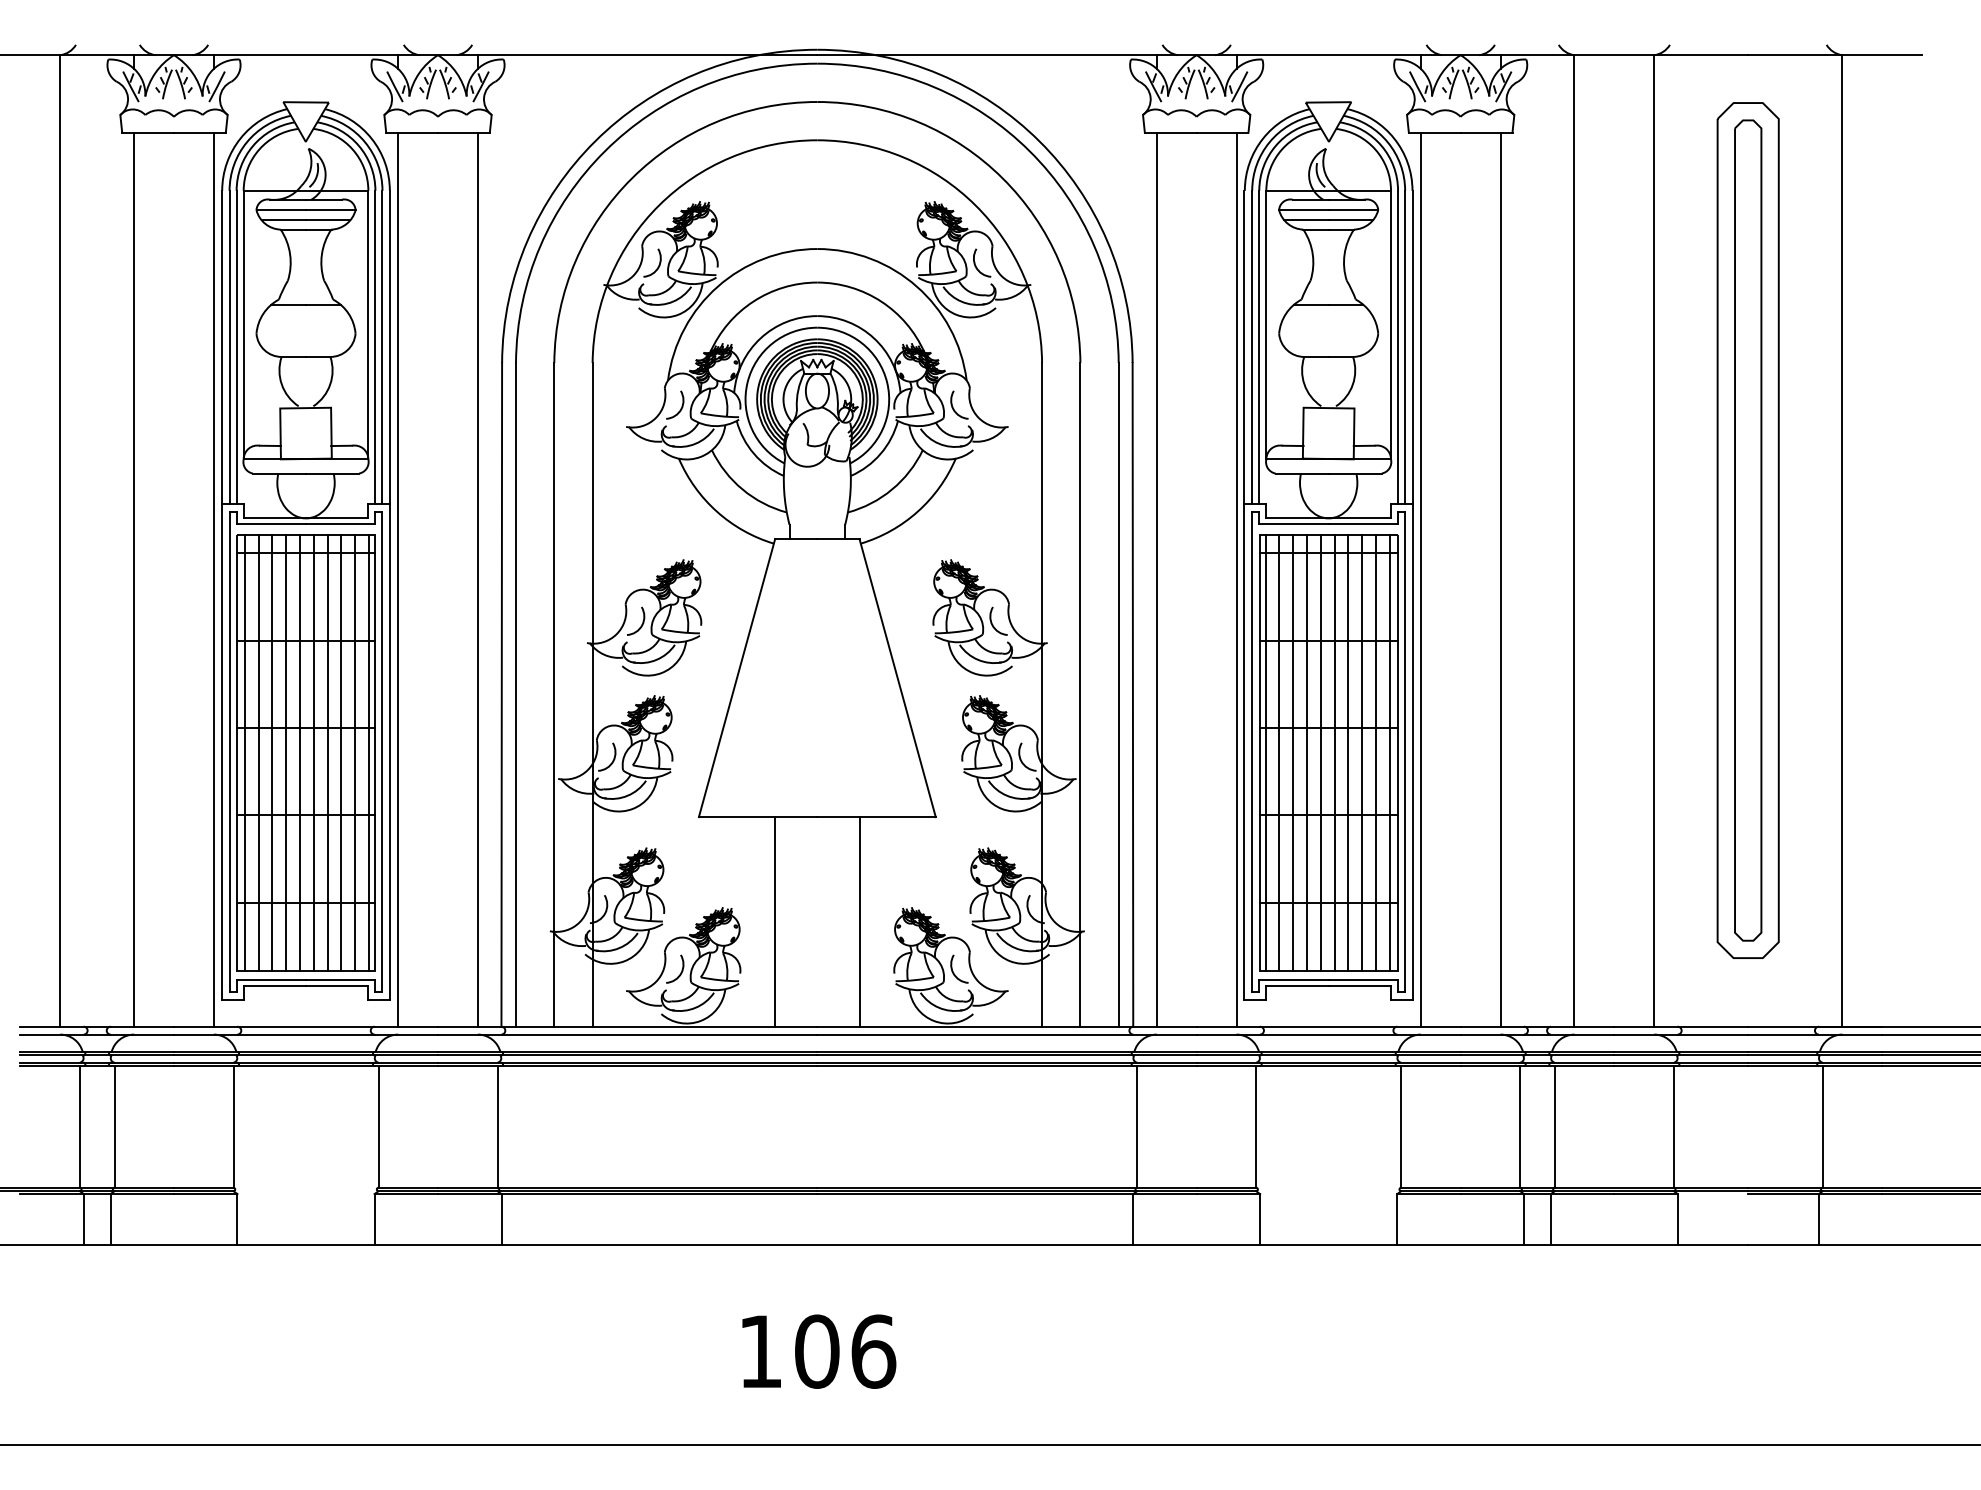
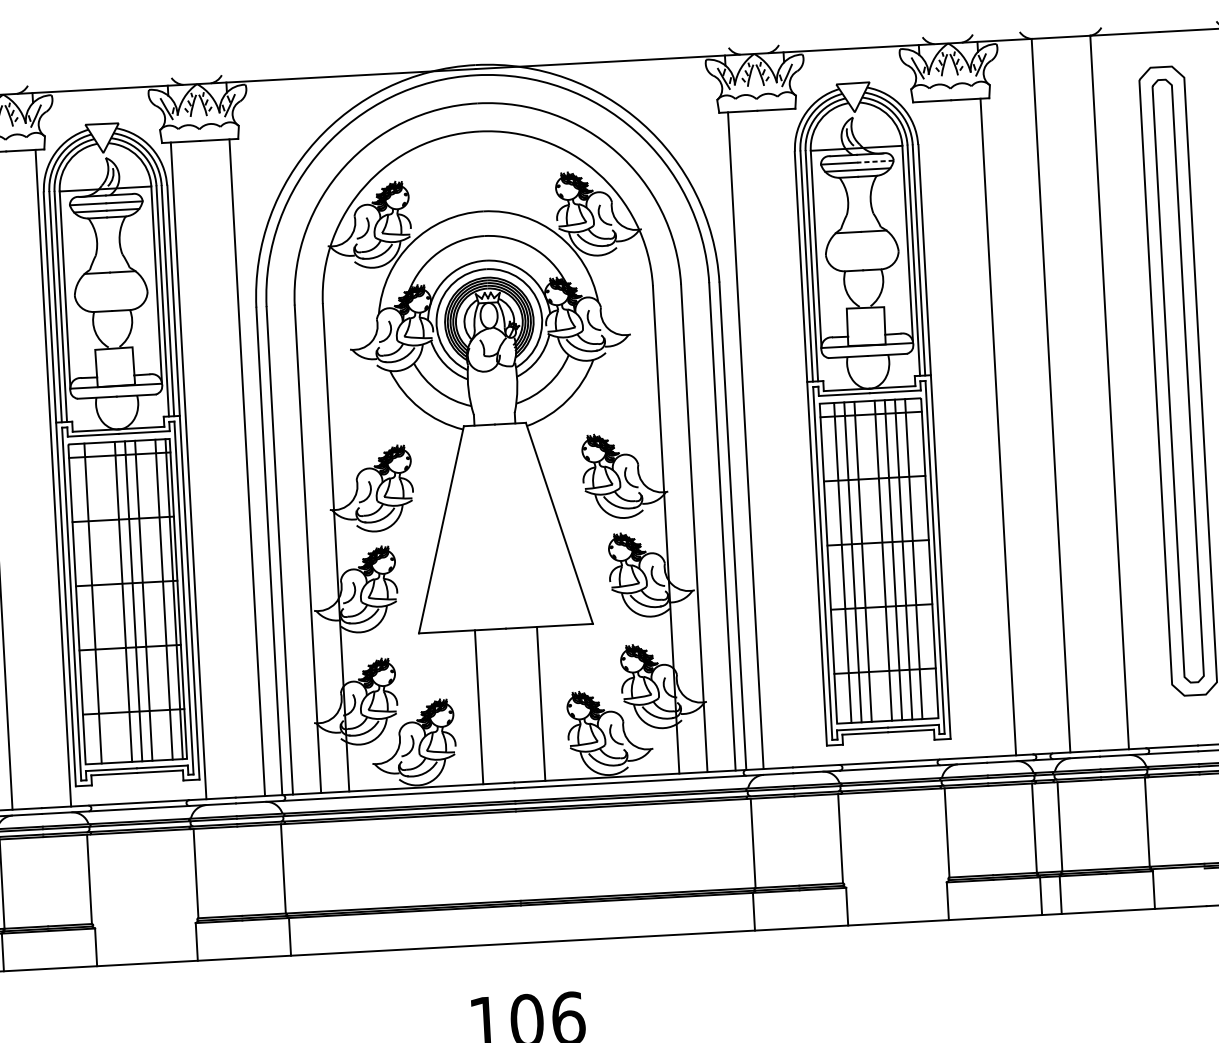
line: (1353, 210) -> (875, 161), solid -> dashed
line: (1236, 579) -> (804, 437), removed
line: (1420, 579) -> (939, 430), removed
line: (244, 752) -> (82, 603), removed
line: (272, 752) -> (103, 602), removed
line: (286, 752) -> (113, 602), removed
line: (341, 752) -> (153, 600), removed
line: (1265, 752) -> (832, 563), removed
line: (1320, 752) -> (872, 561), removed
line: (1389, 752) -> (923, 558), removed

